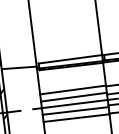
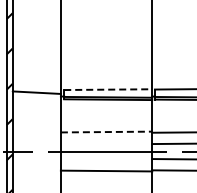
line: (70, 59) -> (108, 89), solid -> dashed
line: (73, 90) -> (106, 132), solid -> dashed
line: (73, 96) -> (106, 141), removed
line: (75, 110) -> (106, 160), removed

